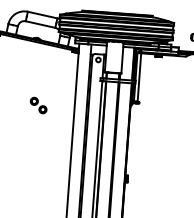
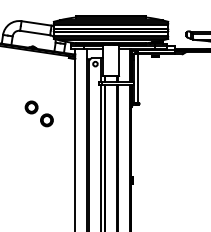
part: (38, 105) -> (38, 113), size x1.67

